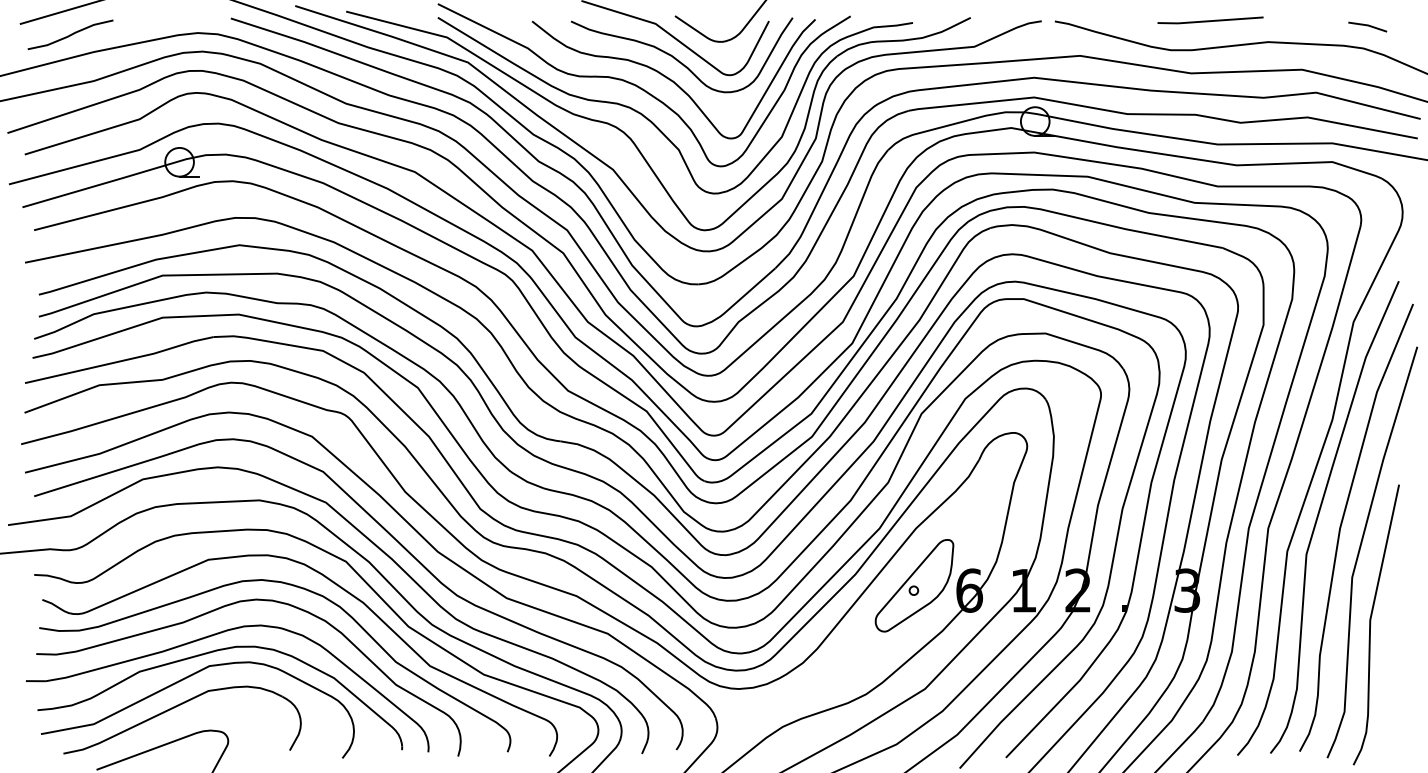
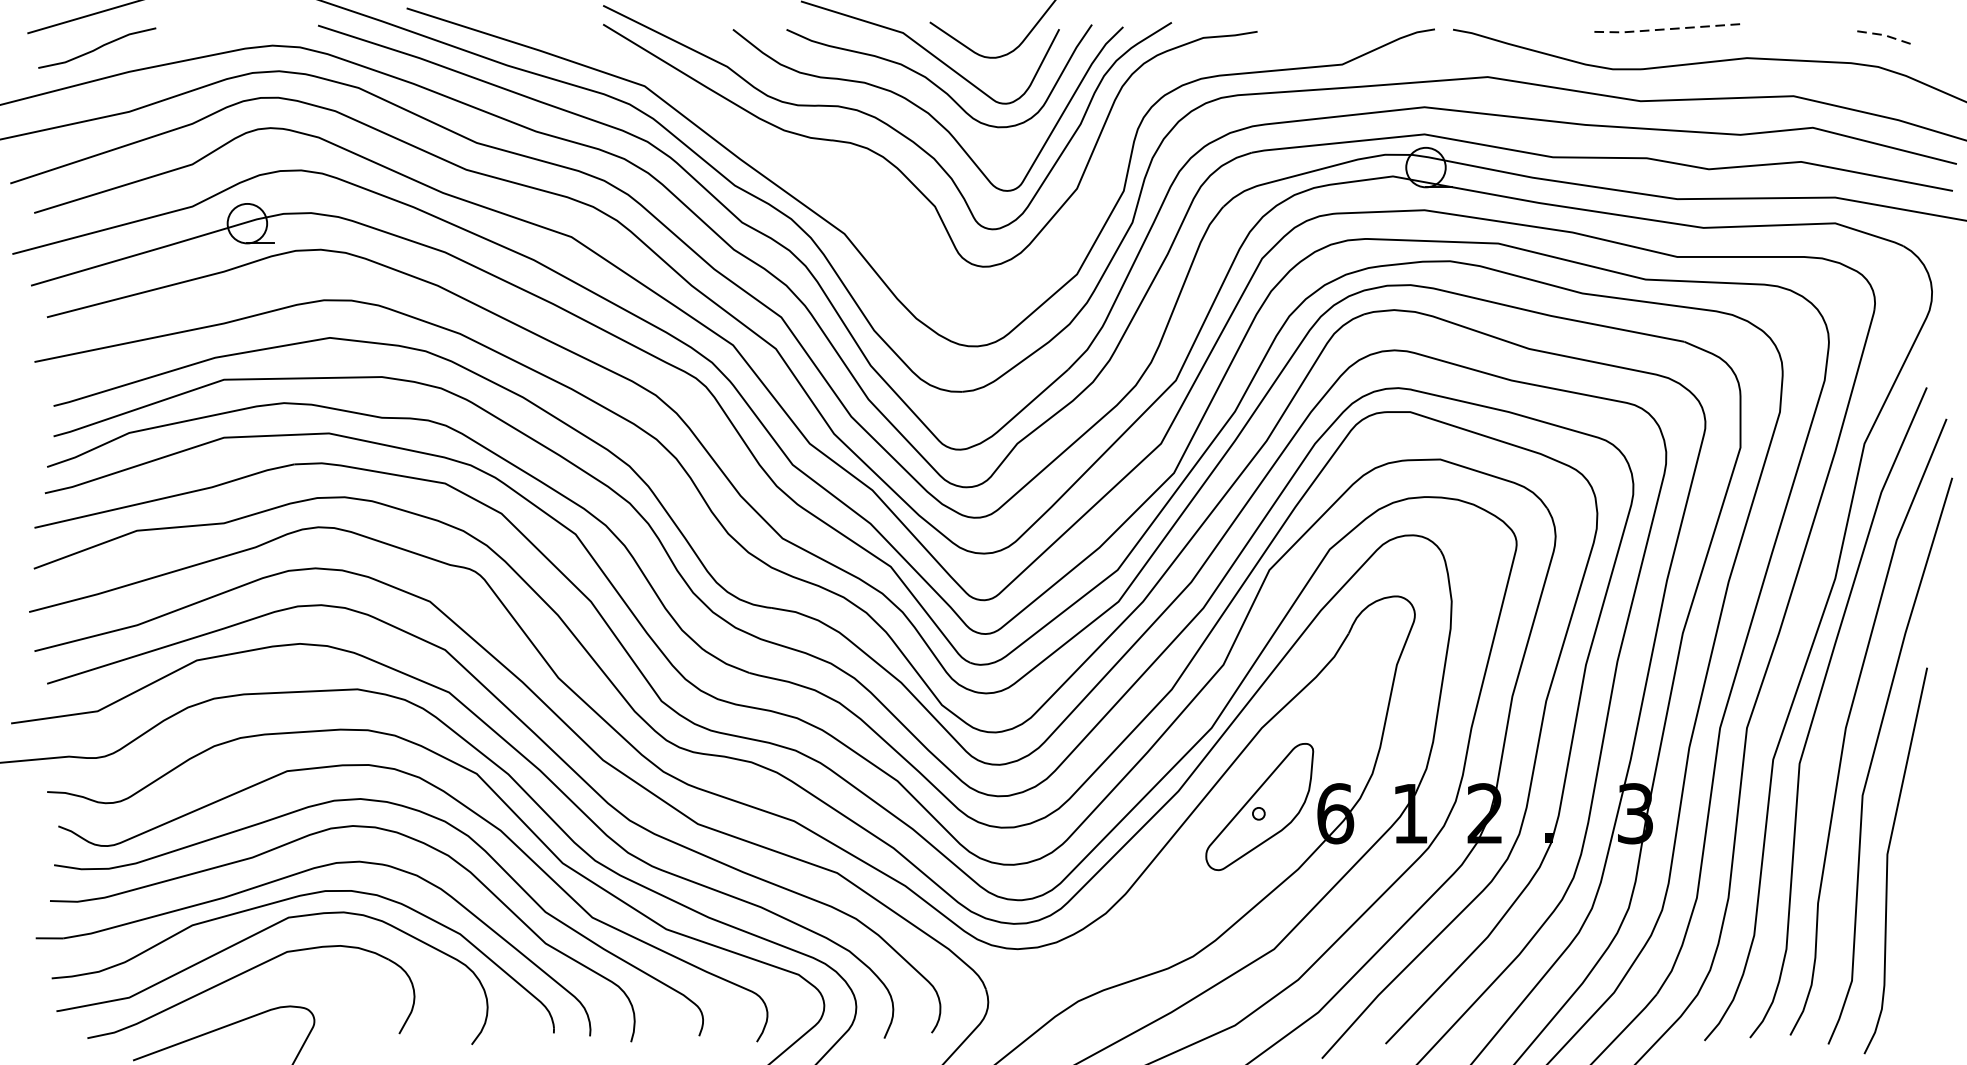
line: (1209, 21) -> (1666, 29), solid -> dashed
line: (1368, 25) -> (1885, 35), solid -> dashed
part: (632, 139) -> (871, 192), removed

